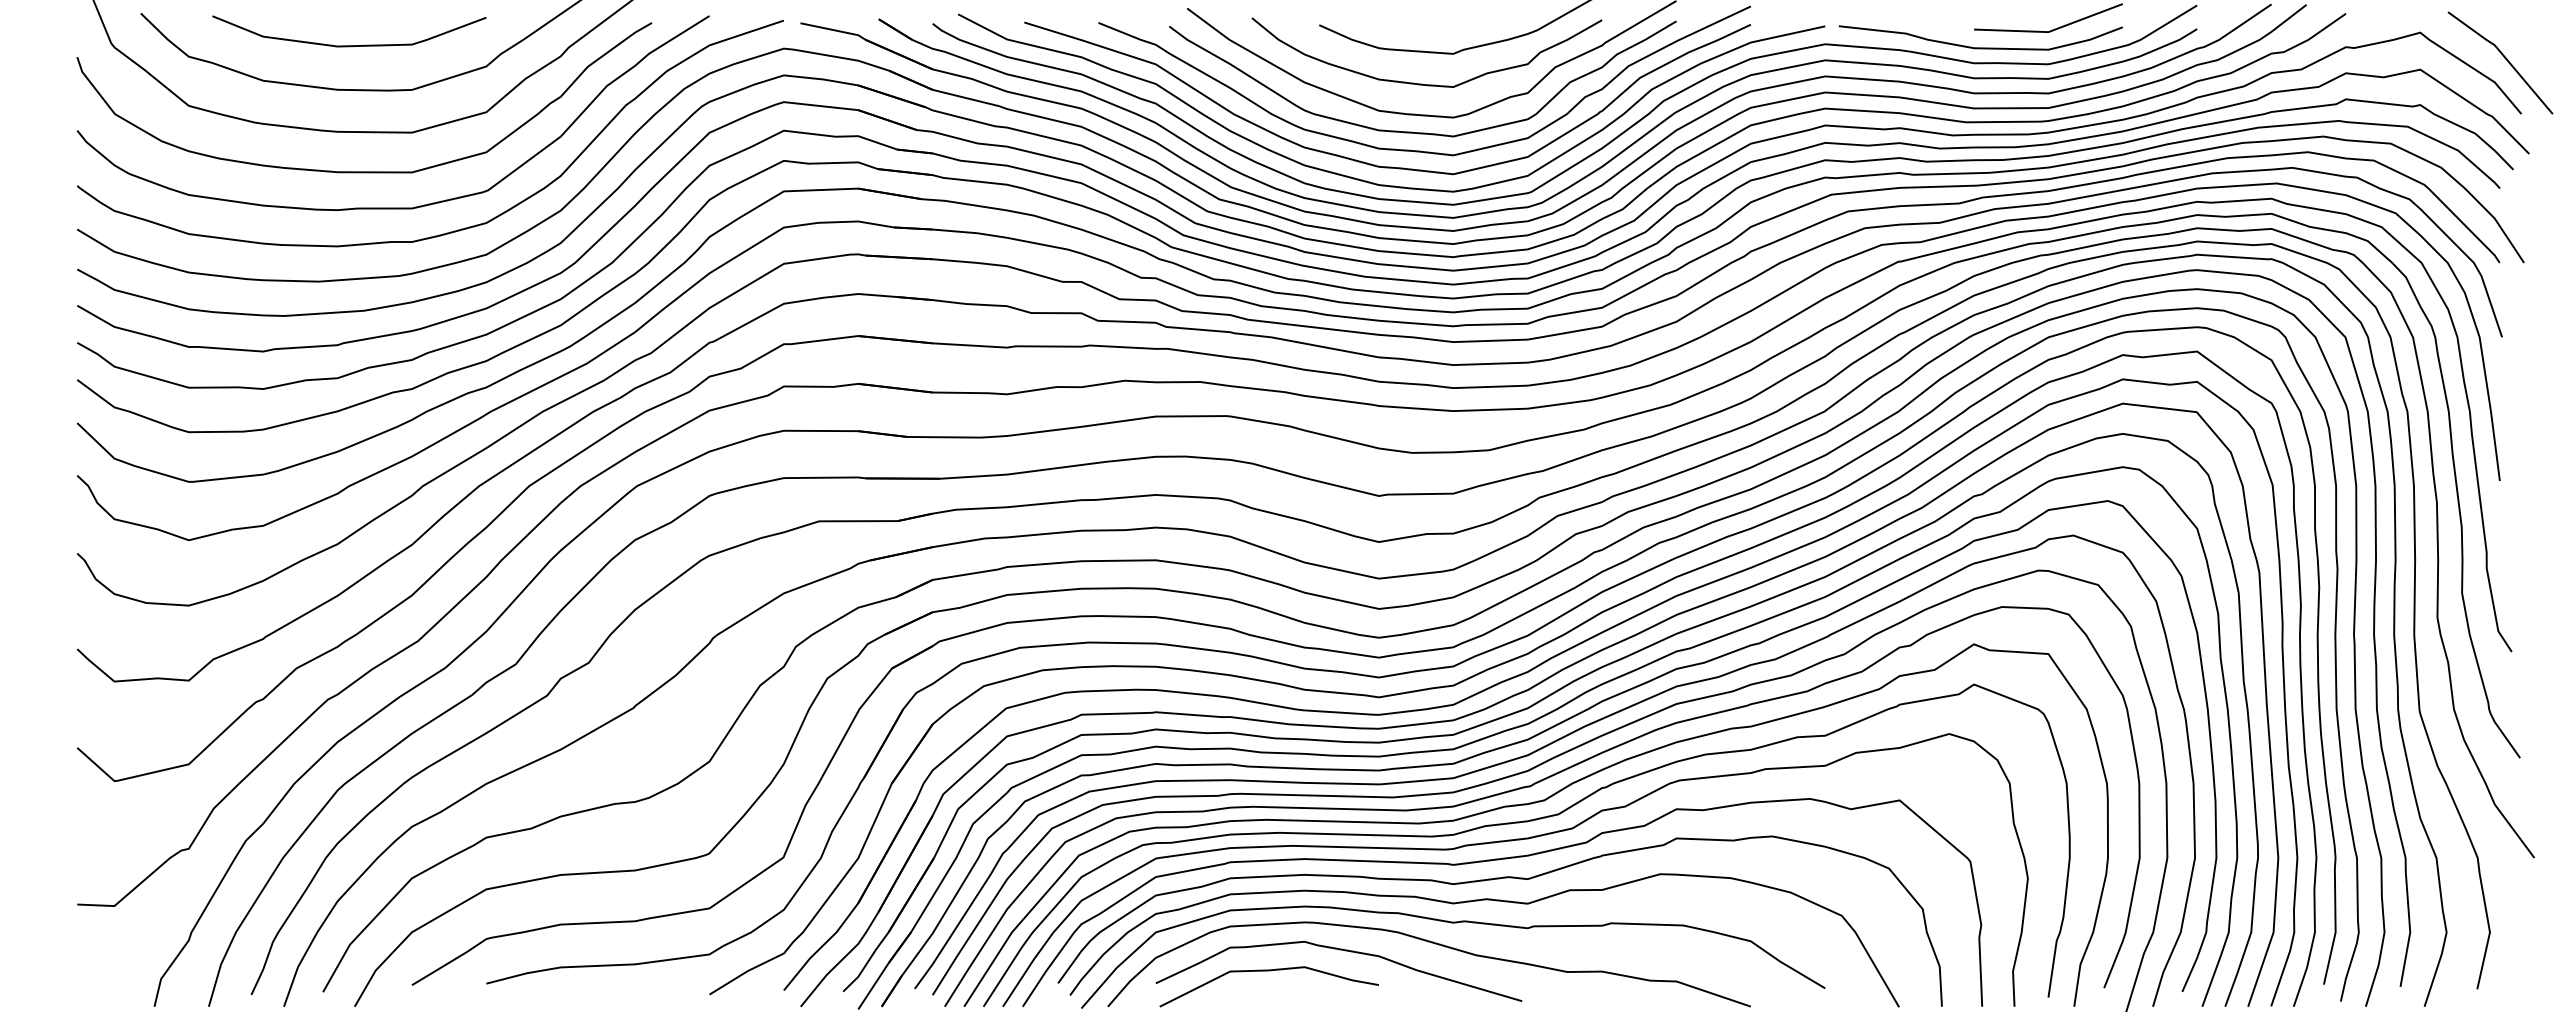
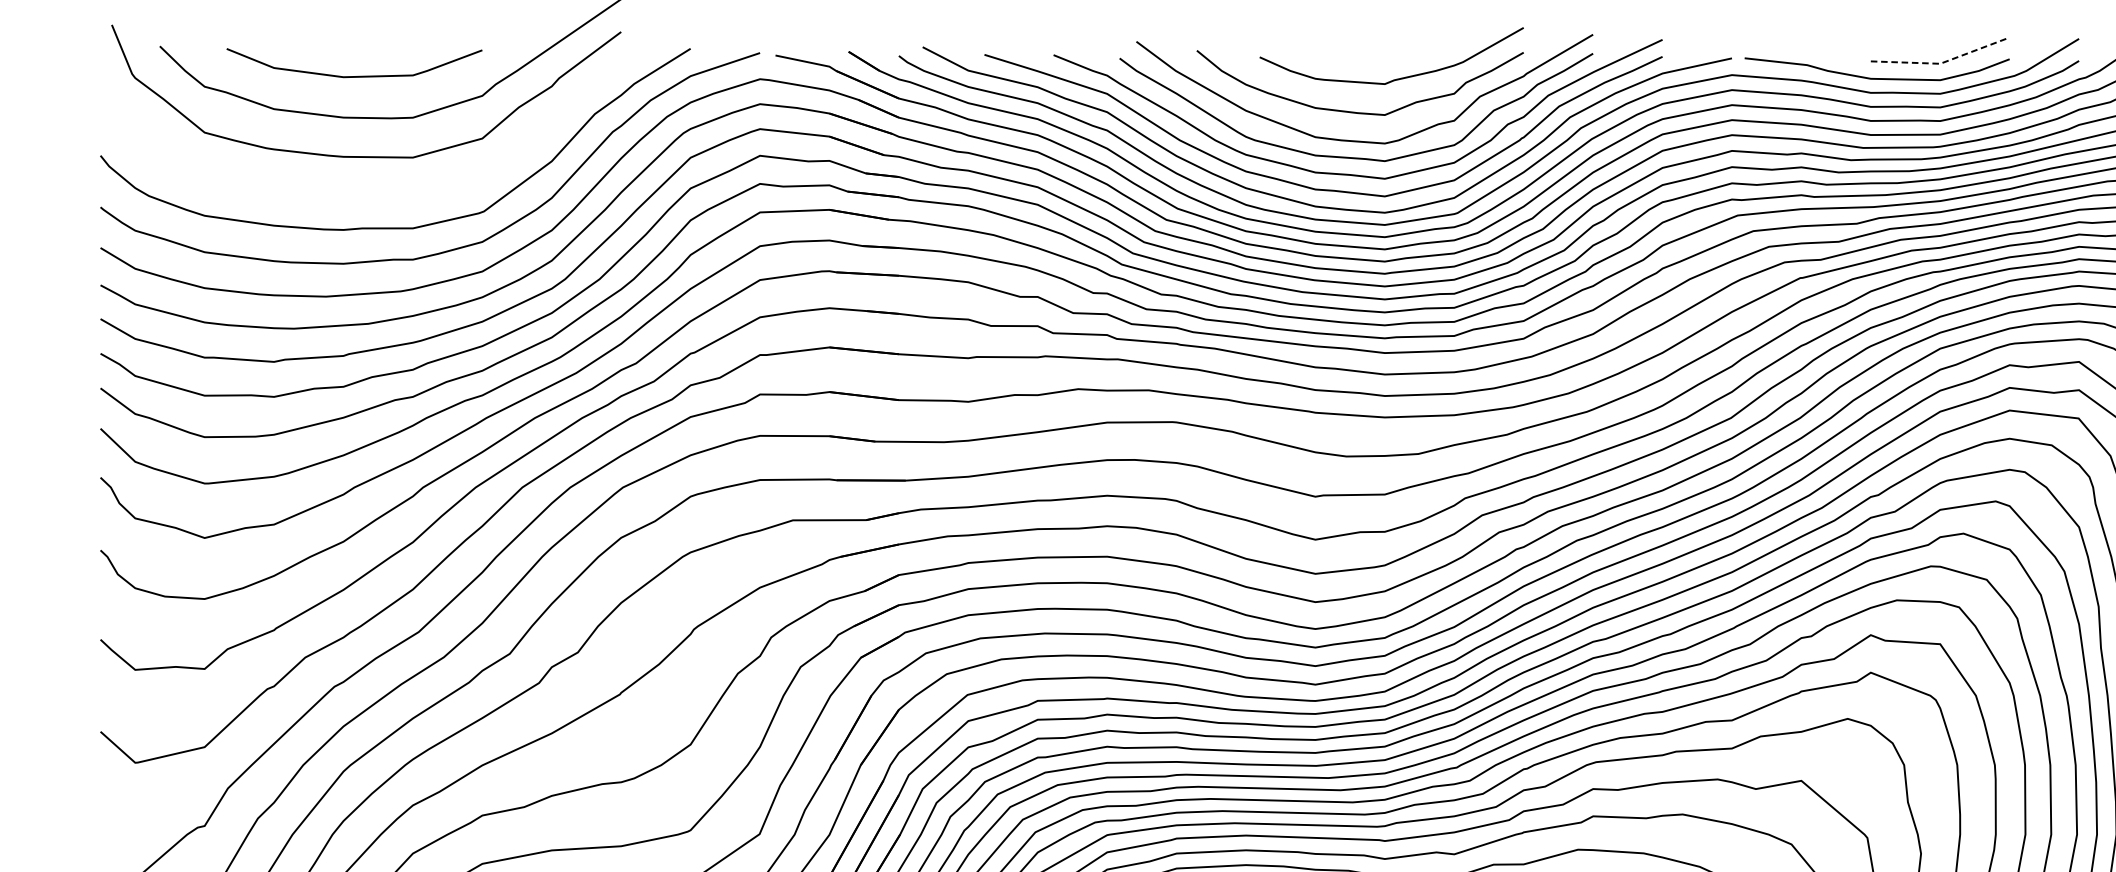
line: (2050, 31) -> (1942, 63), solid -> dashed
curve: (364, 171) -> (368, 193), removed

